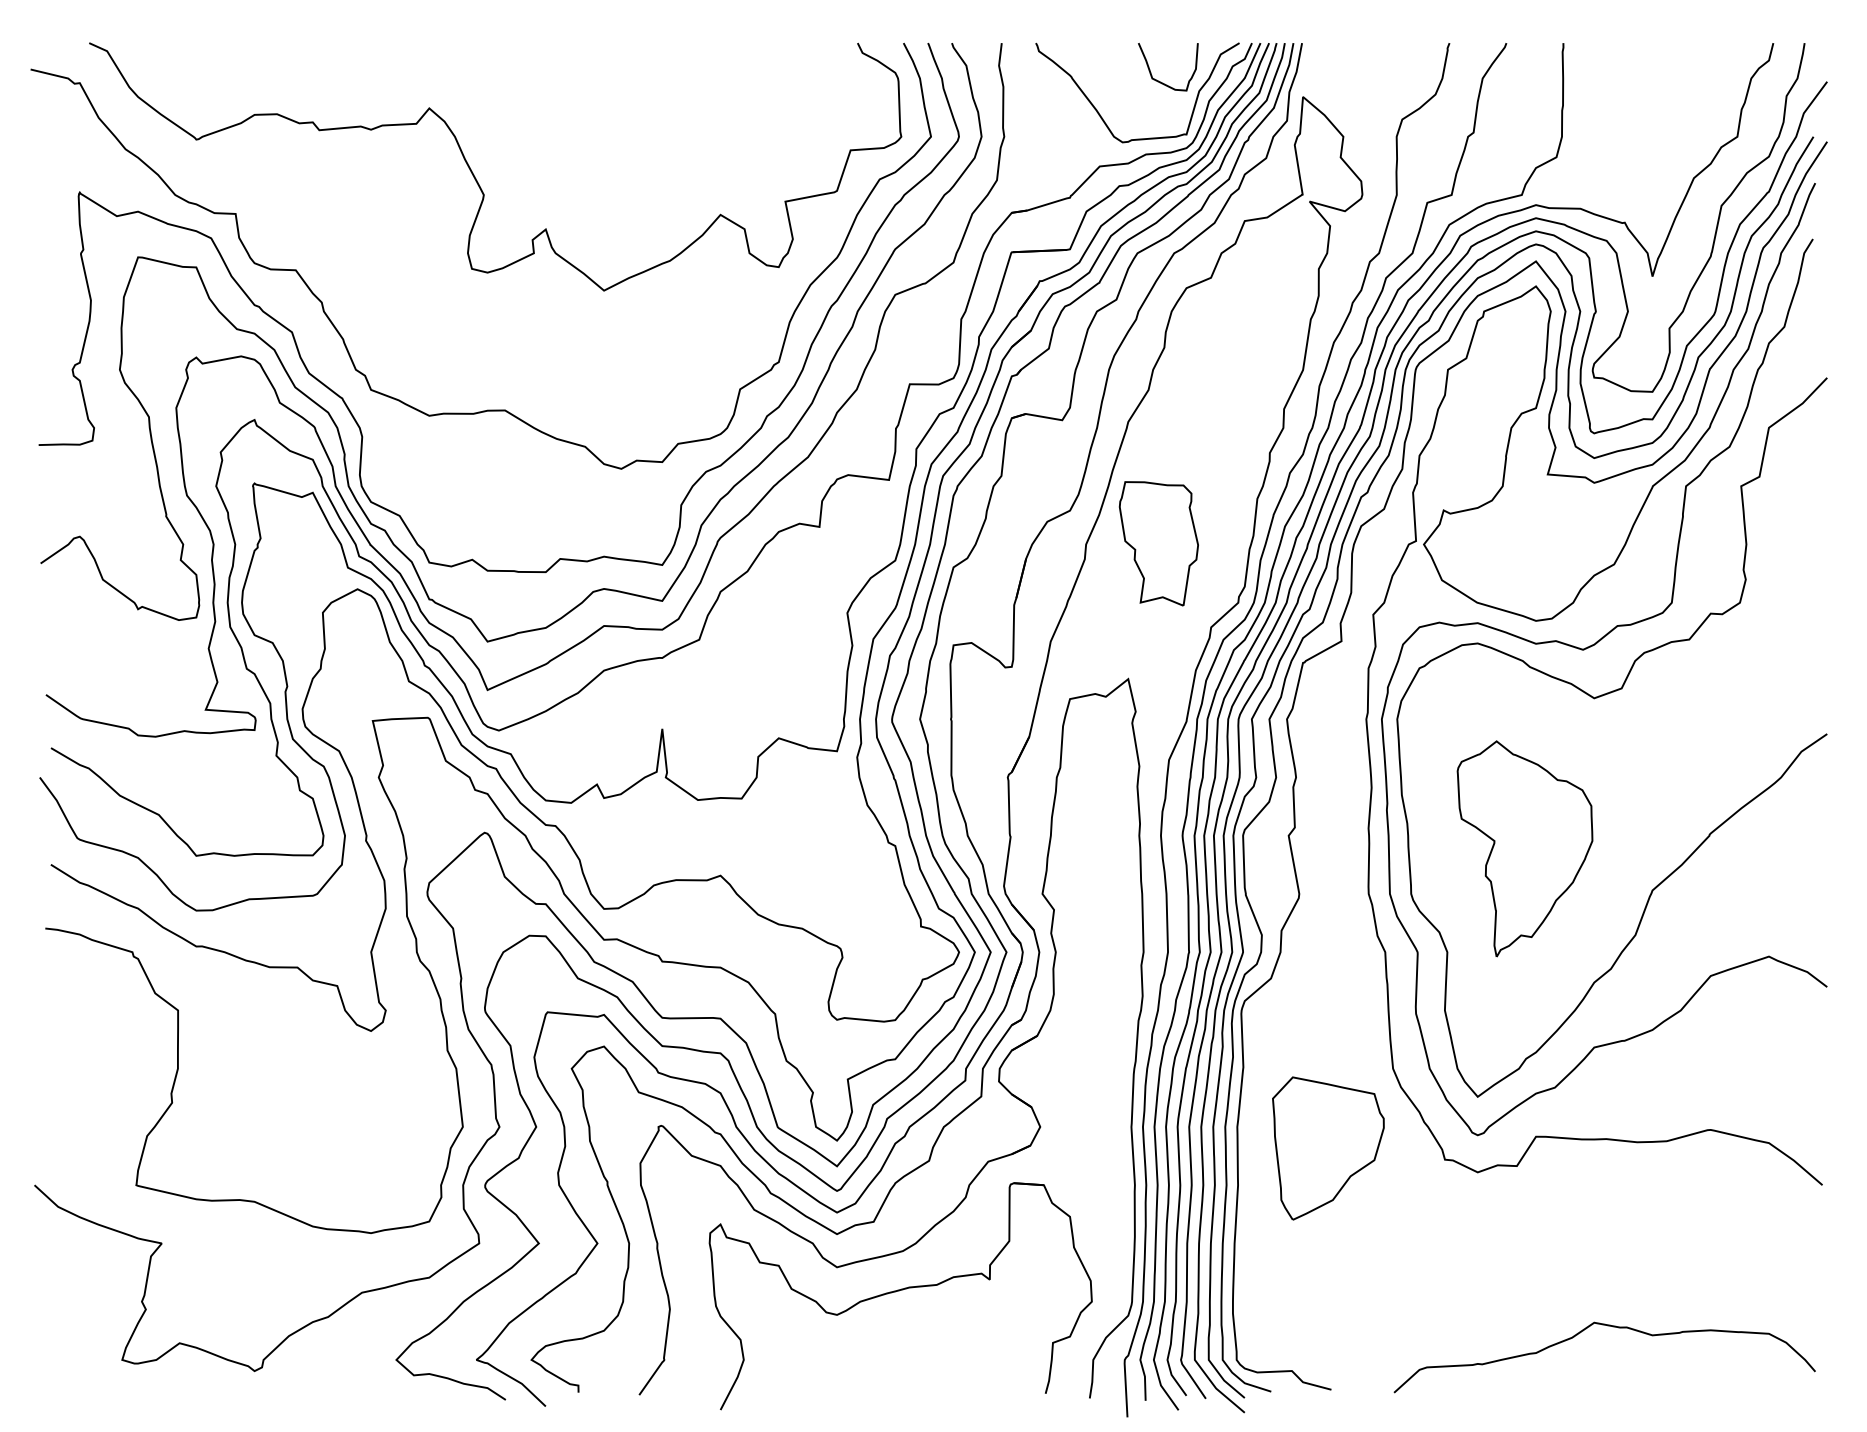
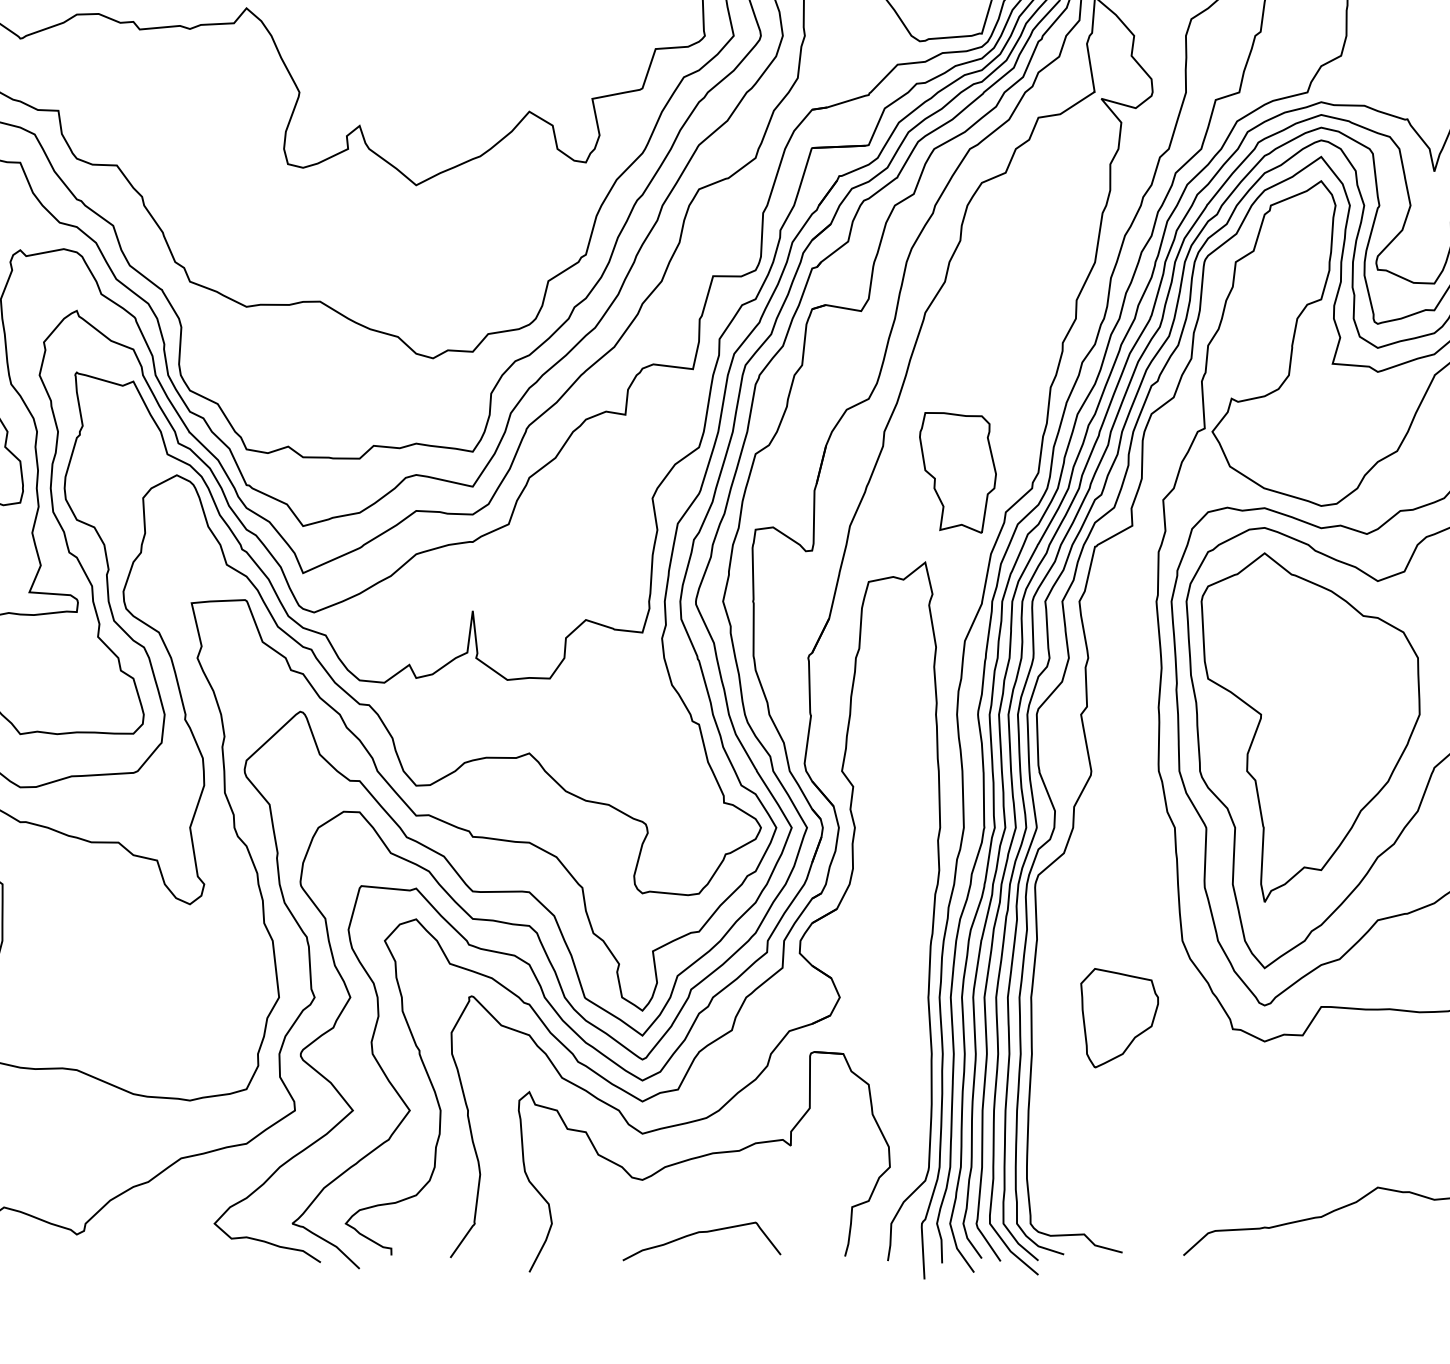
part: (1158, 543) -> (957, 472), moved
part: (1524, 848) -> (1310, 727), size x1.67
part: (1328, 1147) -> (1119, 1017), size x0.71
curve: (898, 1369) -> (702, 1232), added

